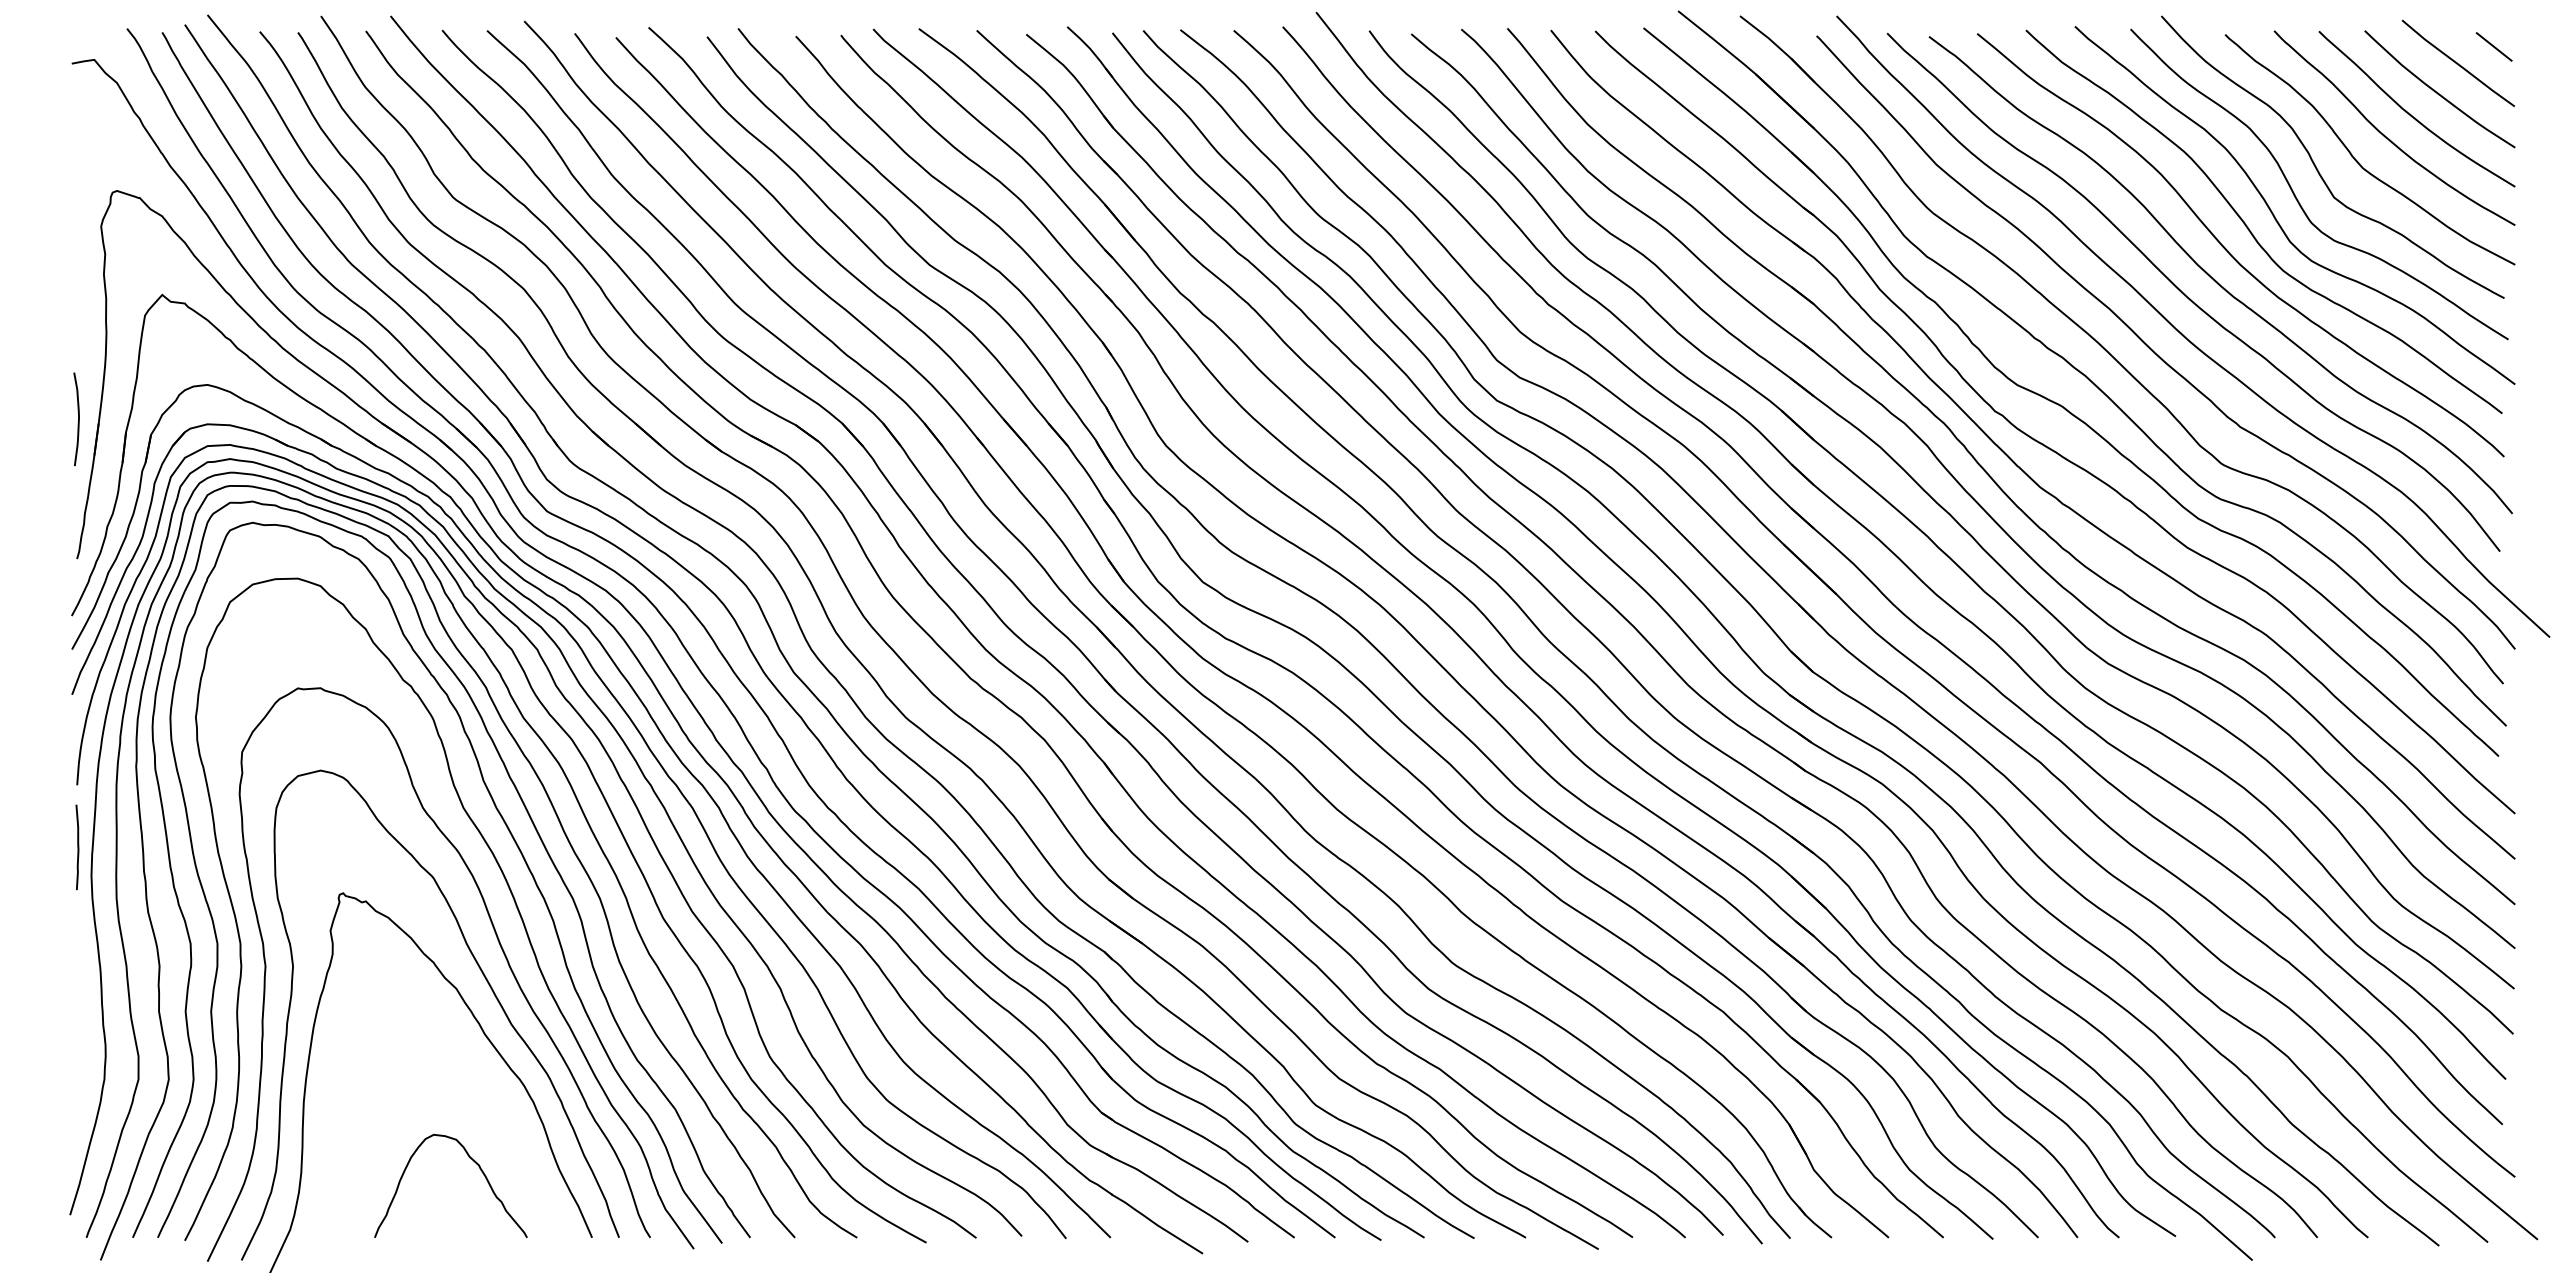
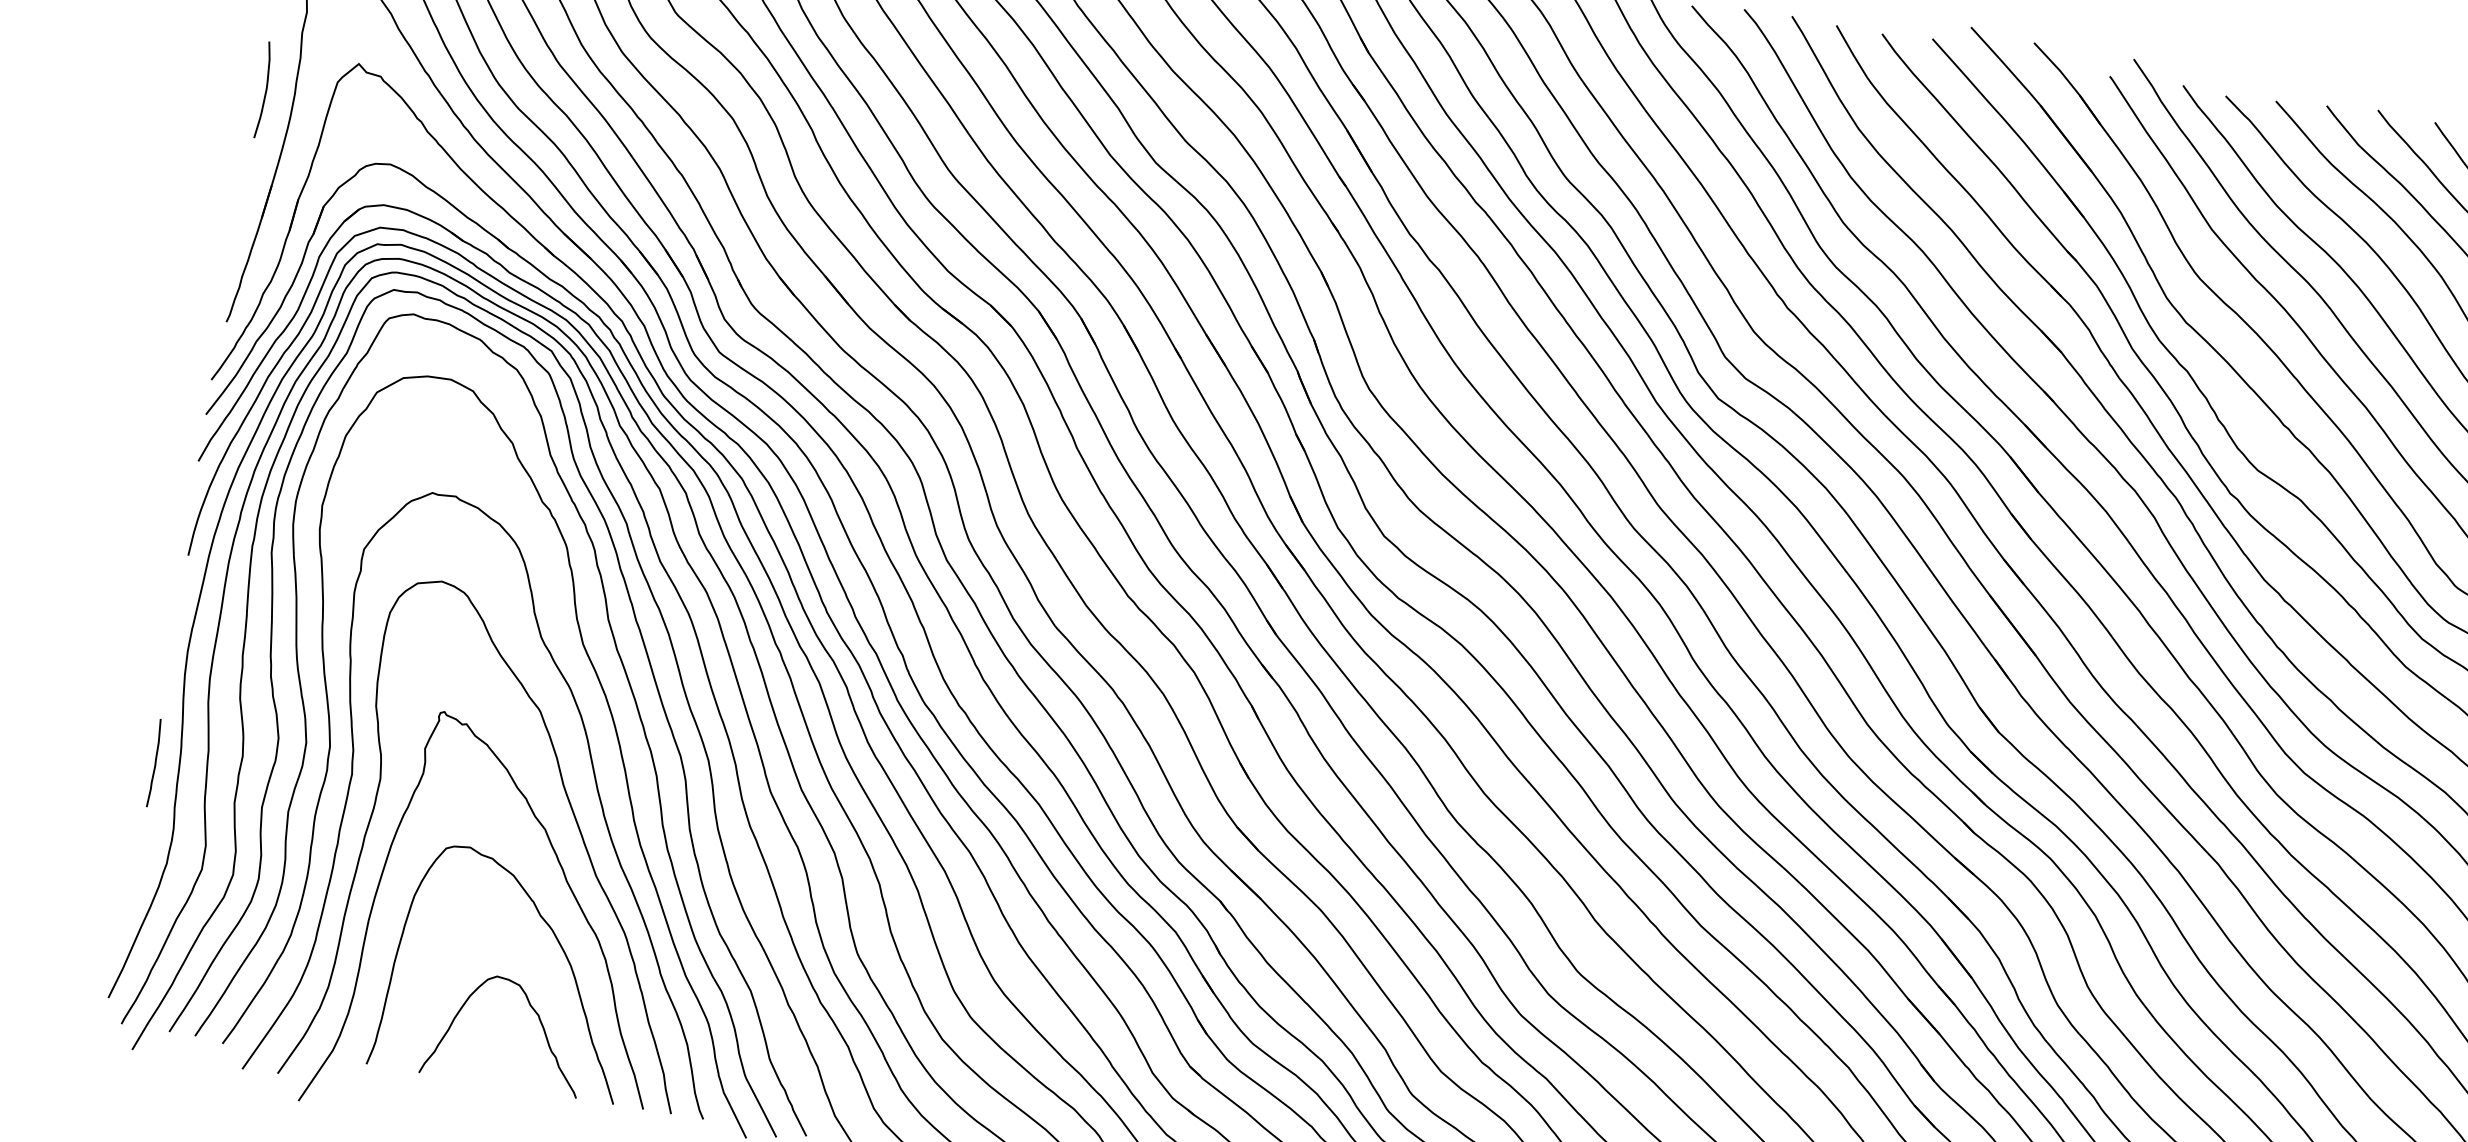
curve: (78, 419) -> (265, 90), moved
curve: (77, 847) -> (154, 763), moved
curve: (486, 1094) -> (558, 943), added

